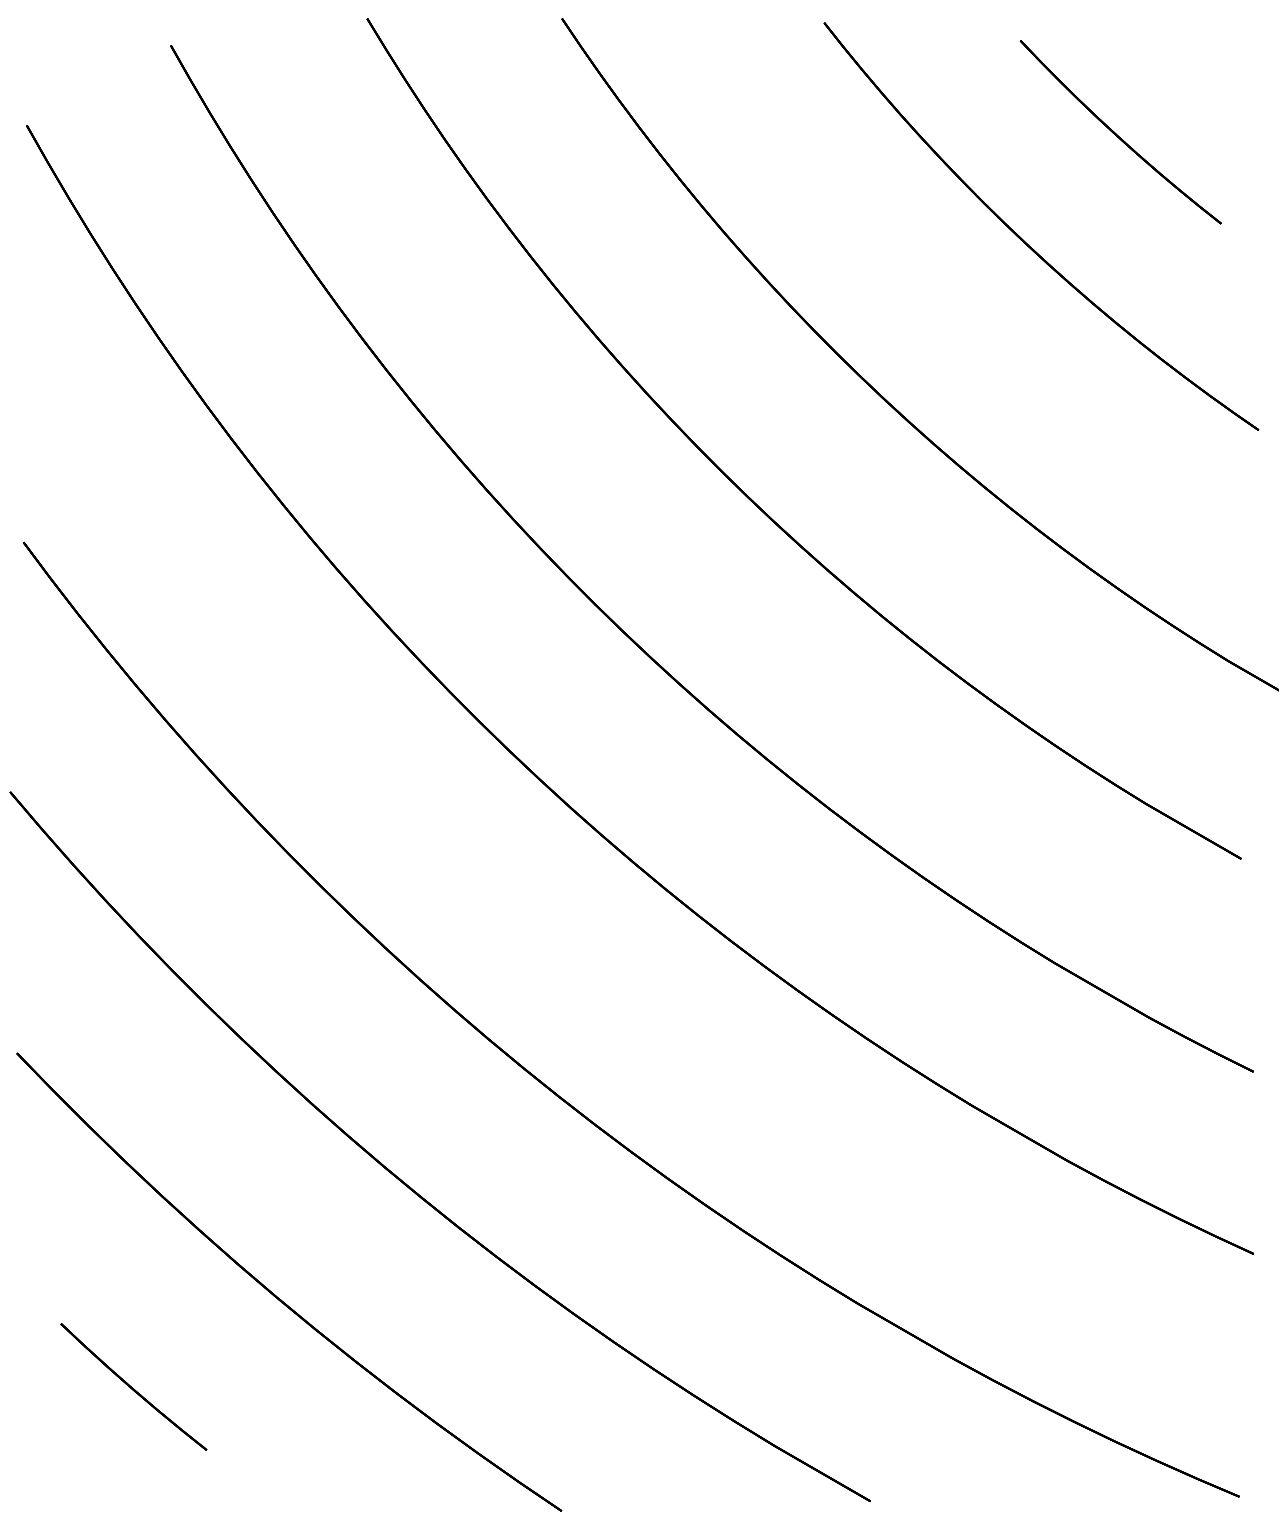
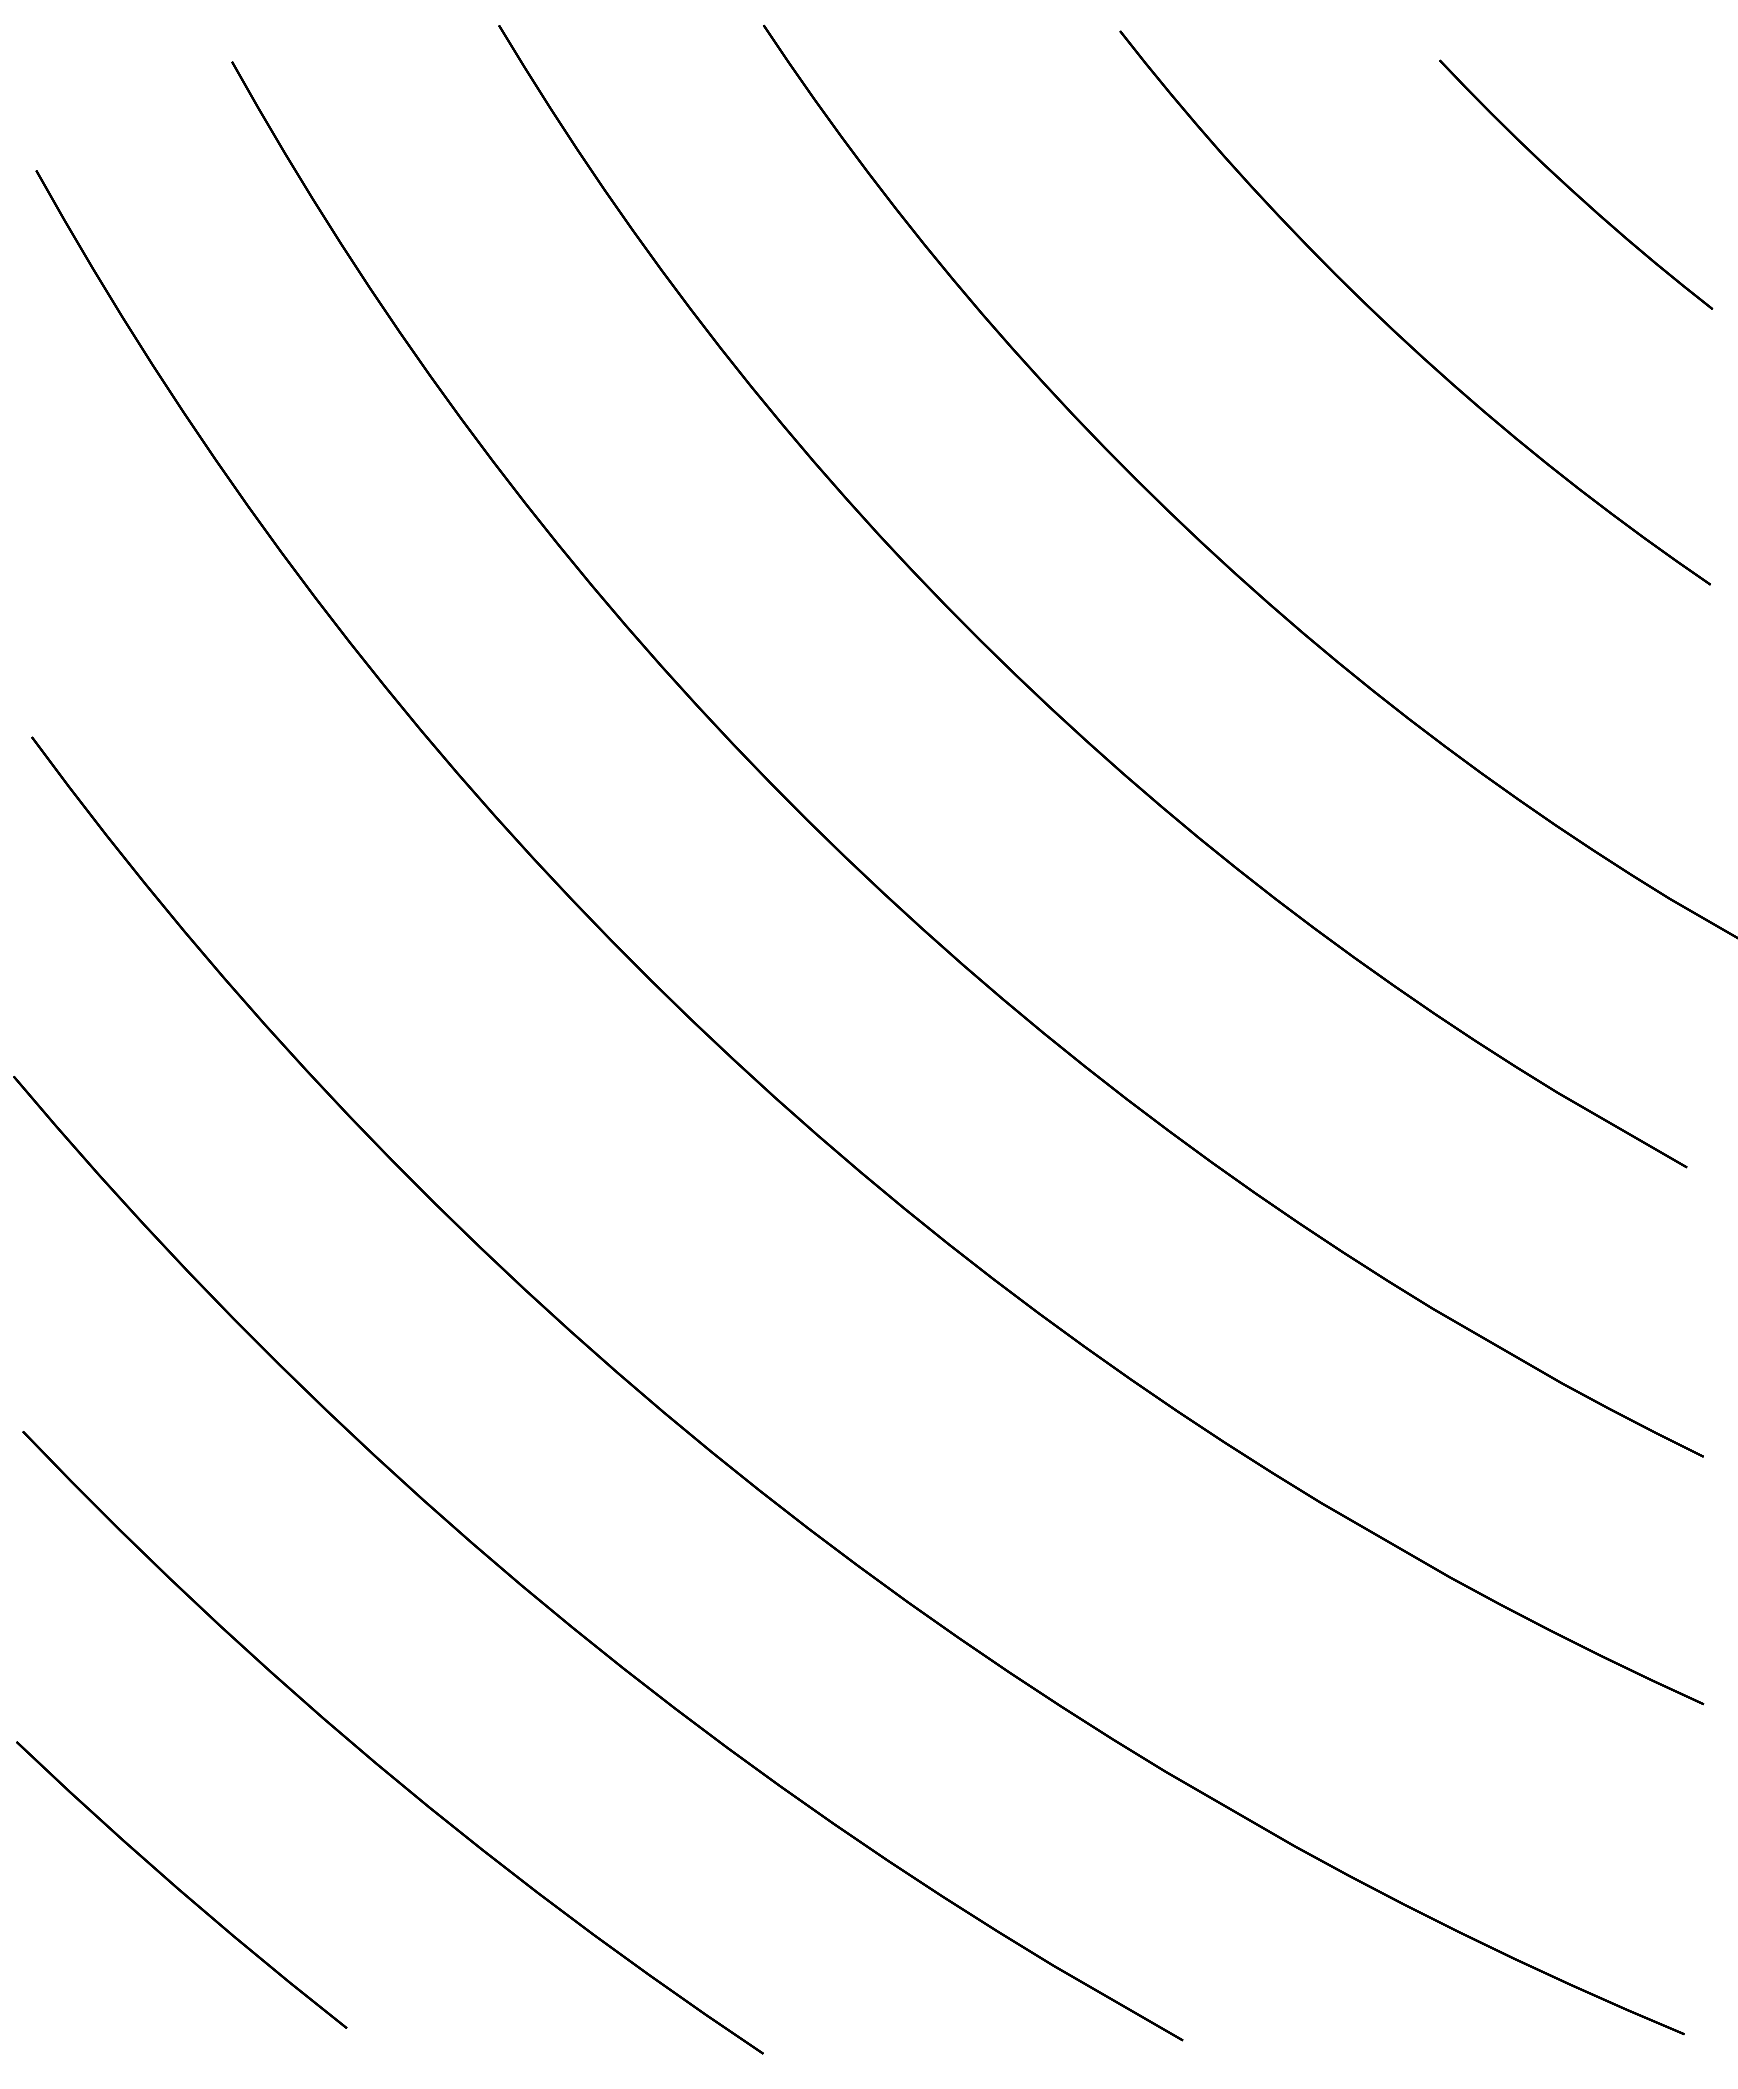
part: (1117, 134) -> (1571, 188), moved
part: (133, 1386) -> (181, 1884), size x1.67

